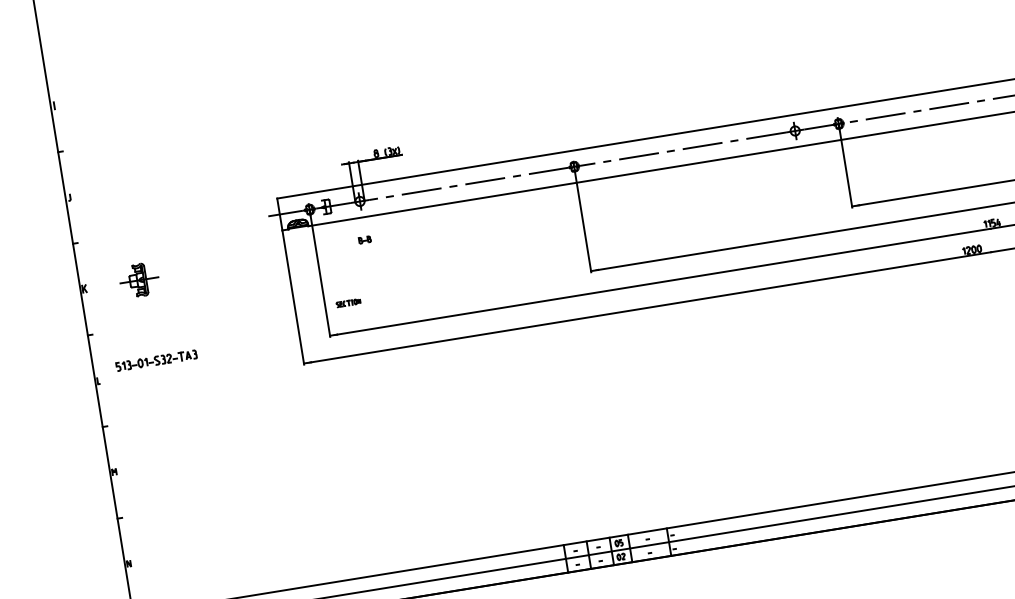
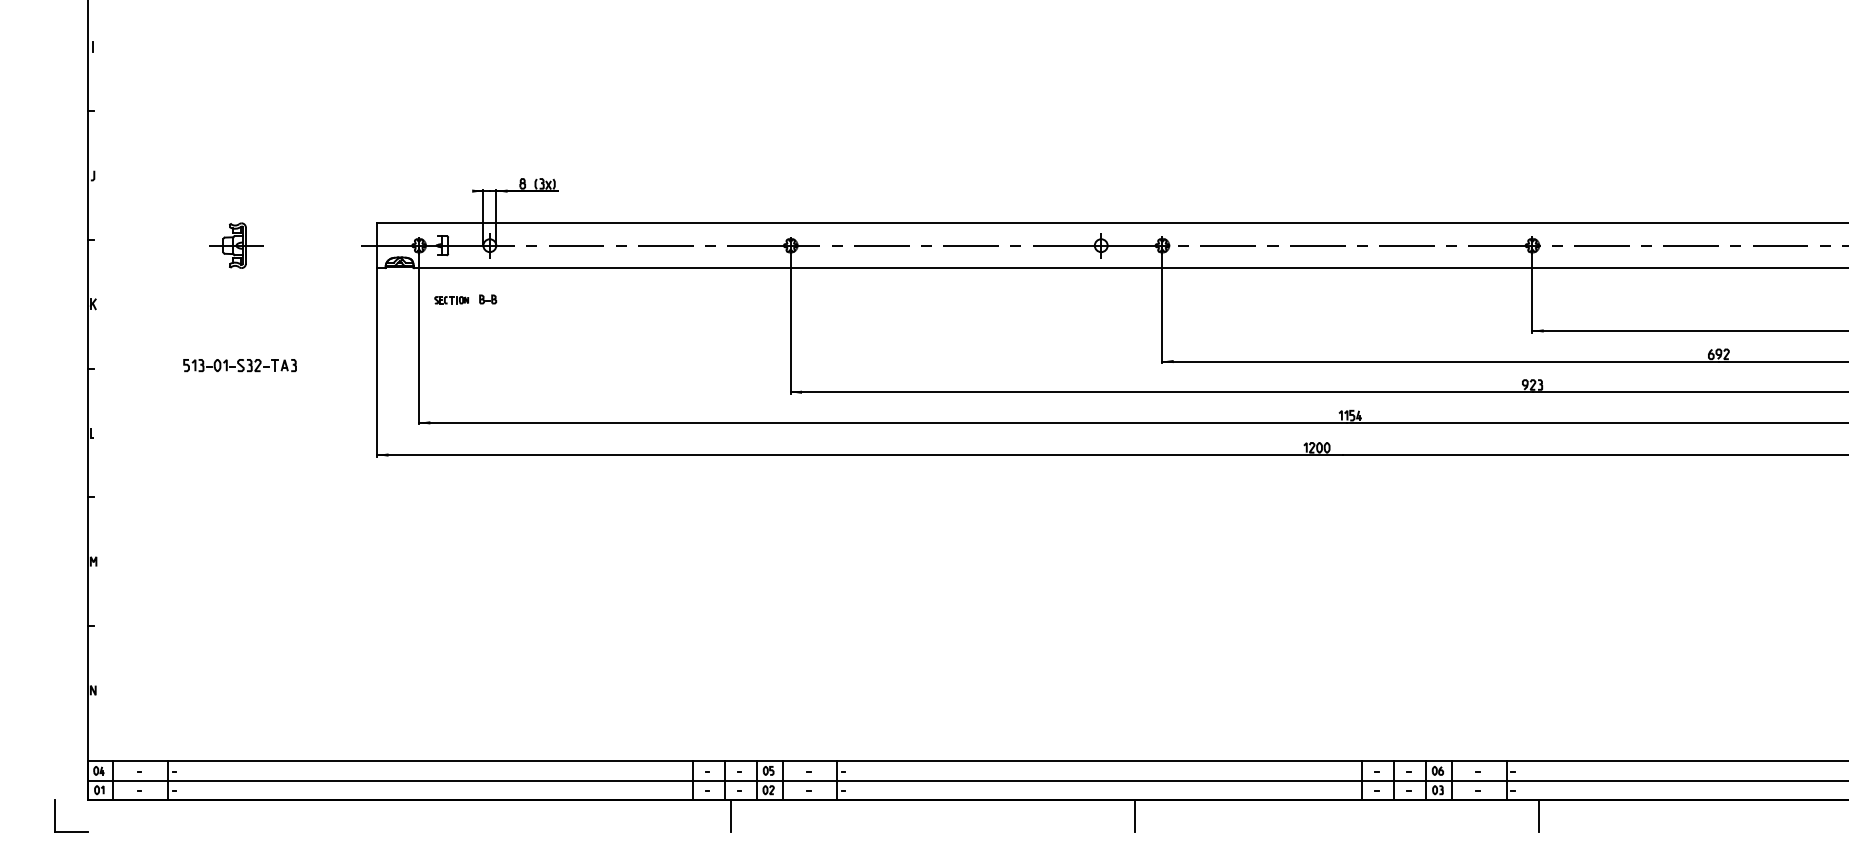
part: (139, 280) -> (236, 245), moved
part: (348, 303) -> (451, 300), moved
part: (156, 360) -> (239, 365), moved
line: (885, 532) -> (1135, 815), added
line: (597, 579) -> (731, 815), added

